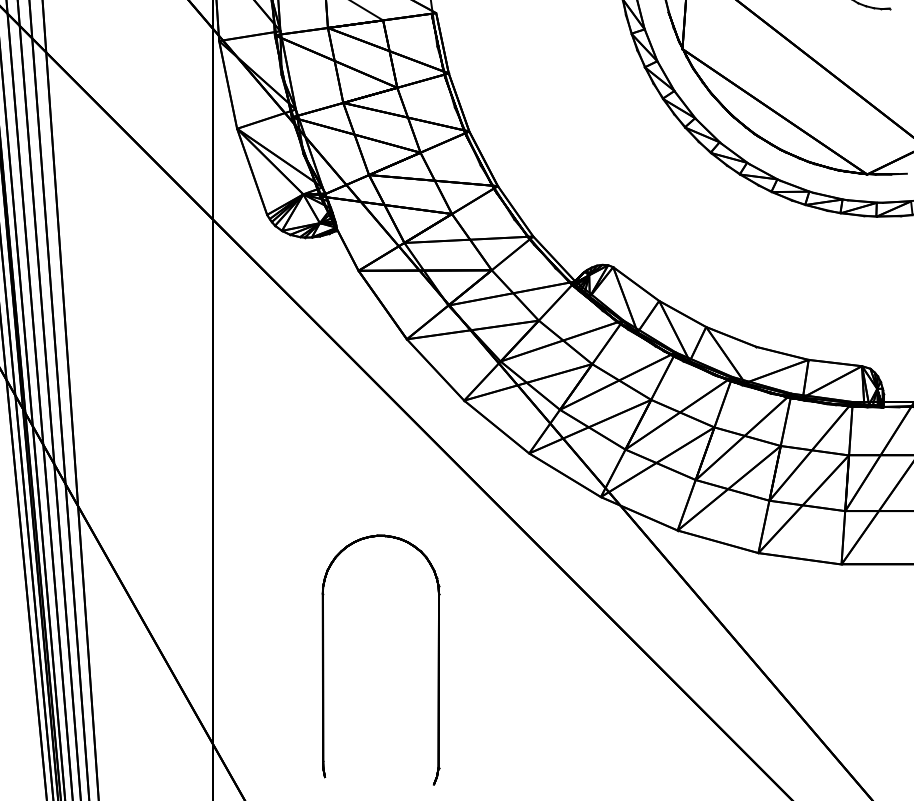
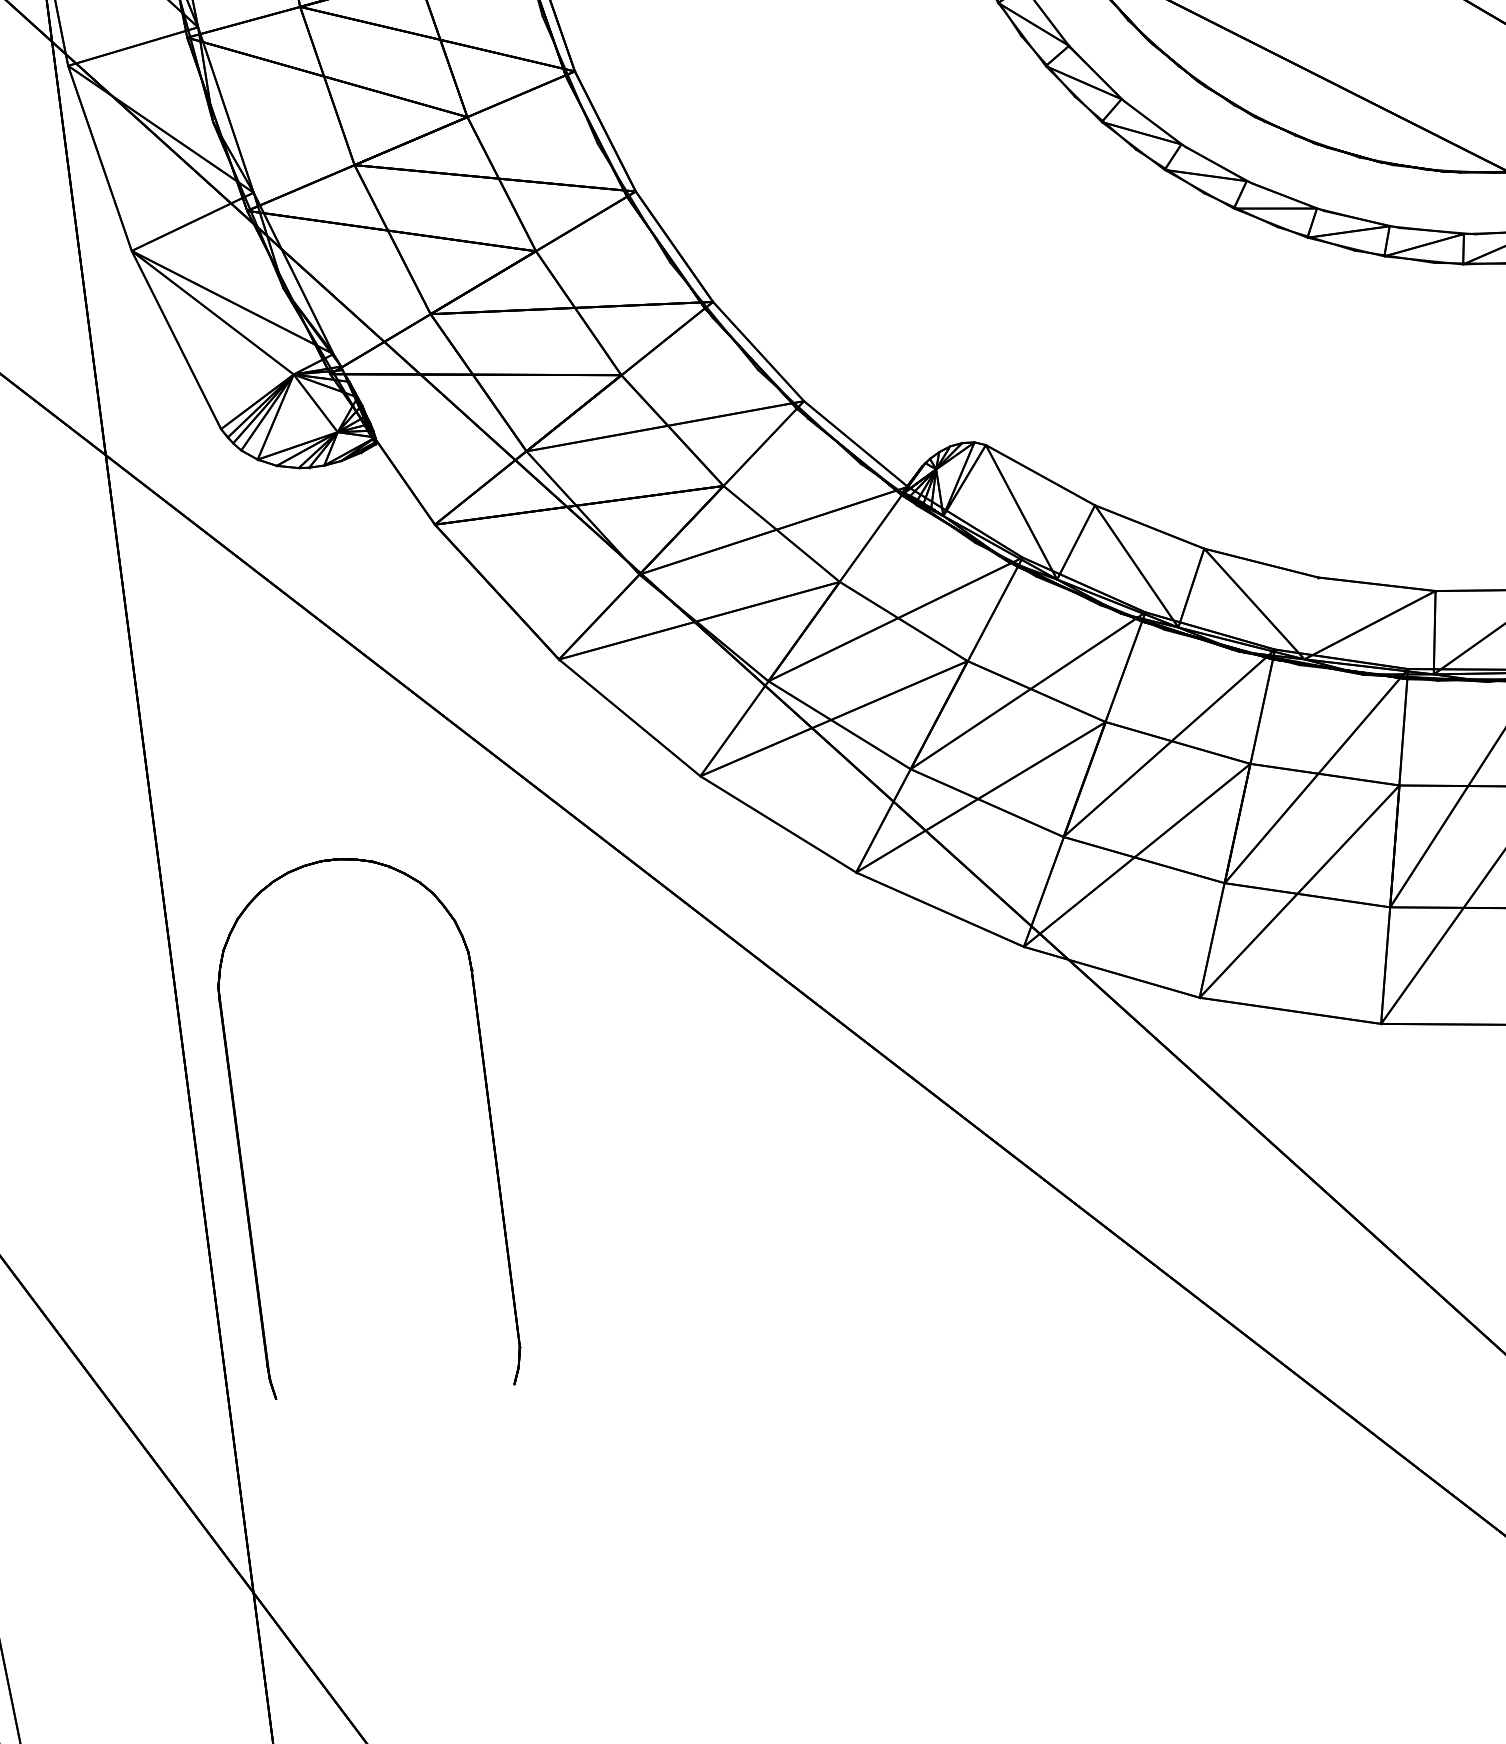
part: (324, 659) -> (241, 1144), moved

